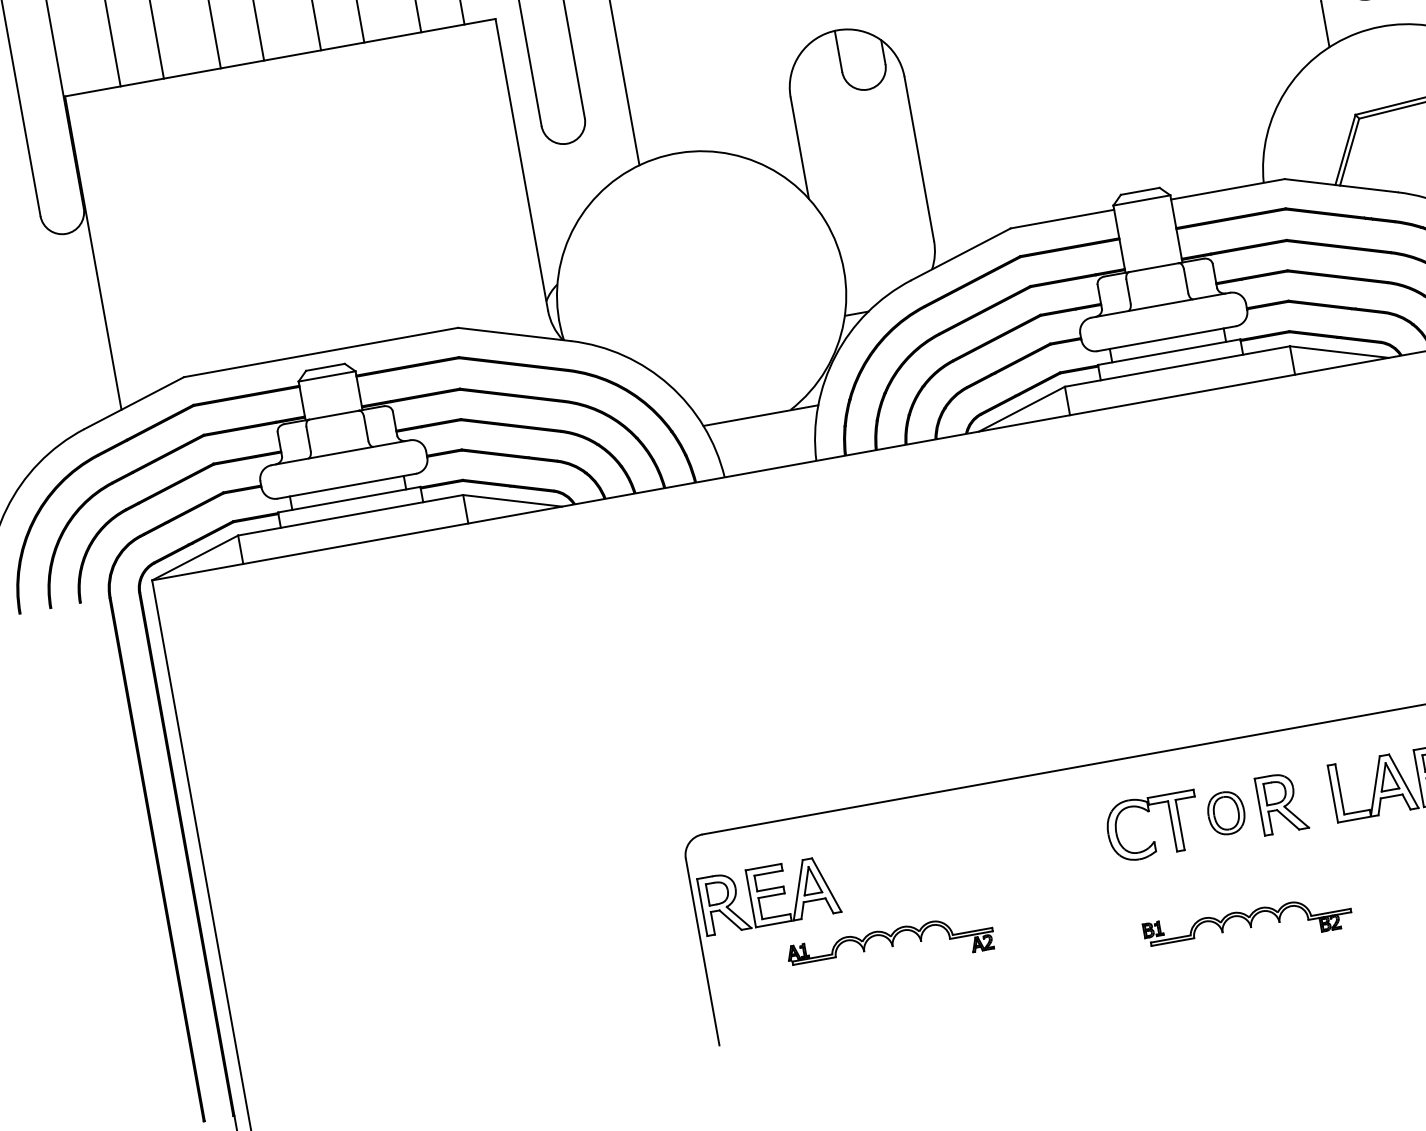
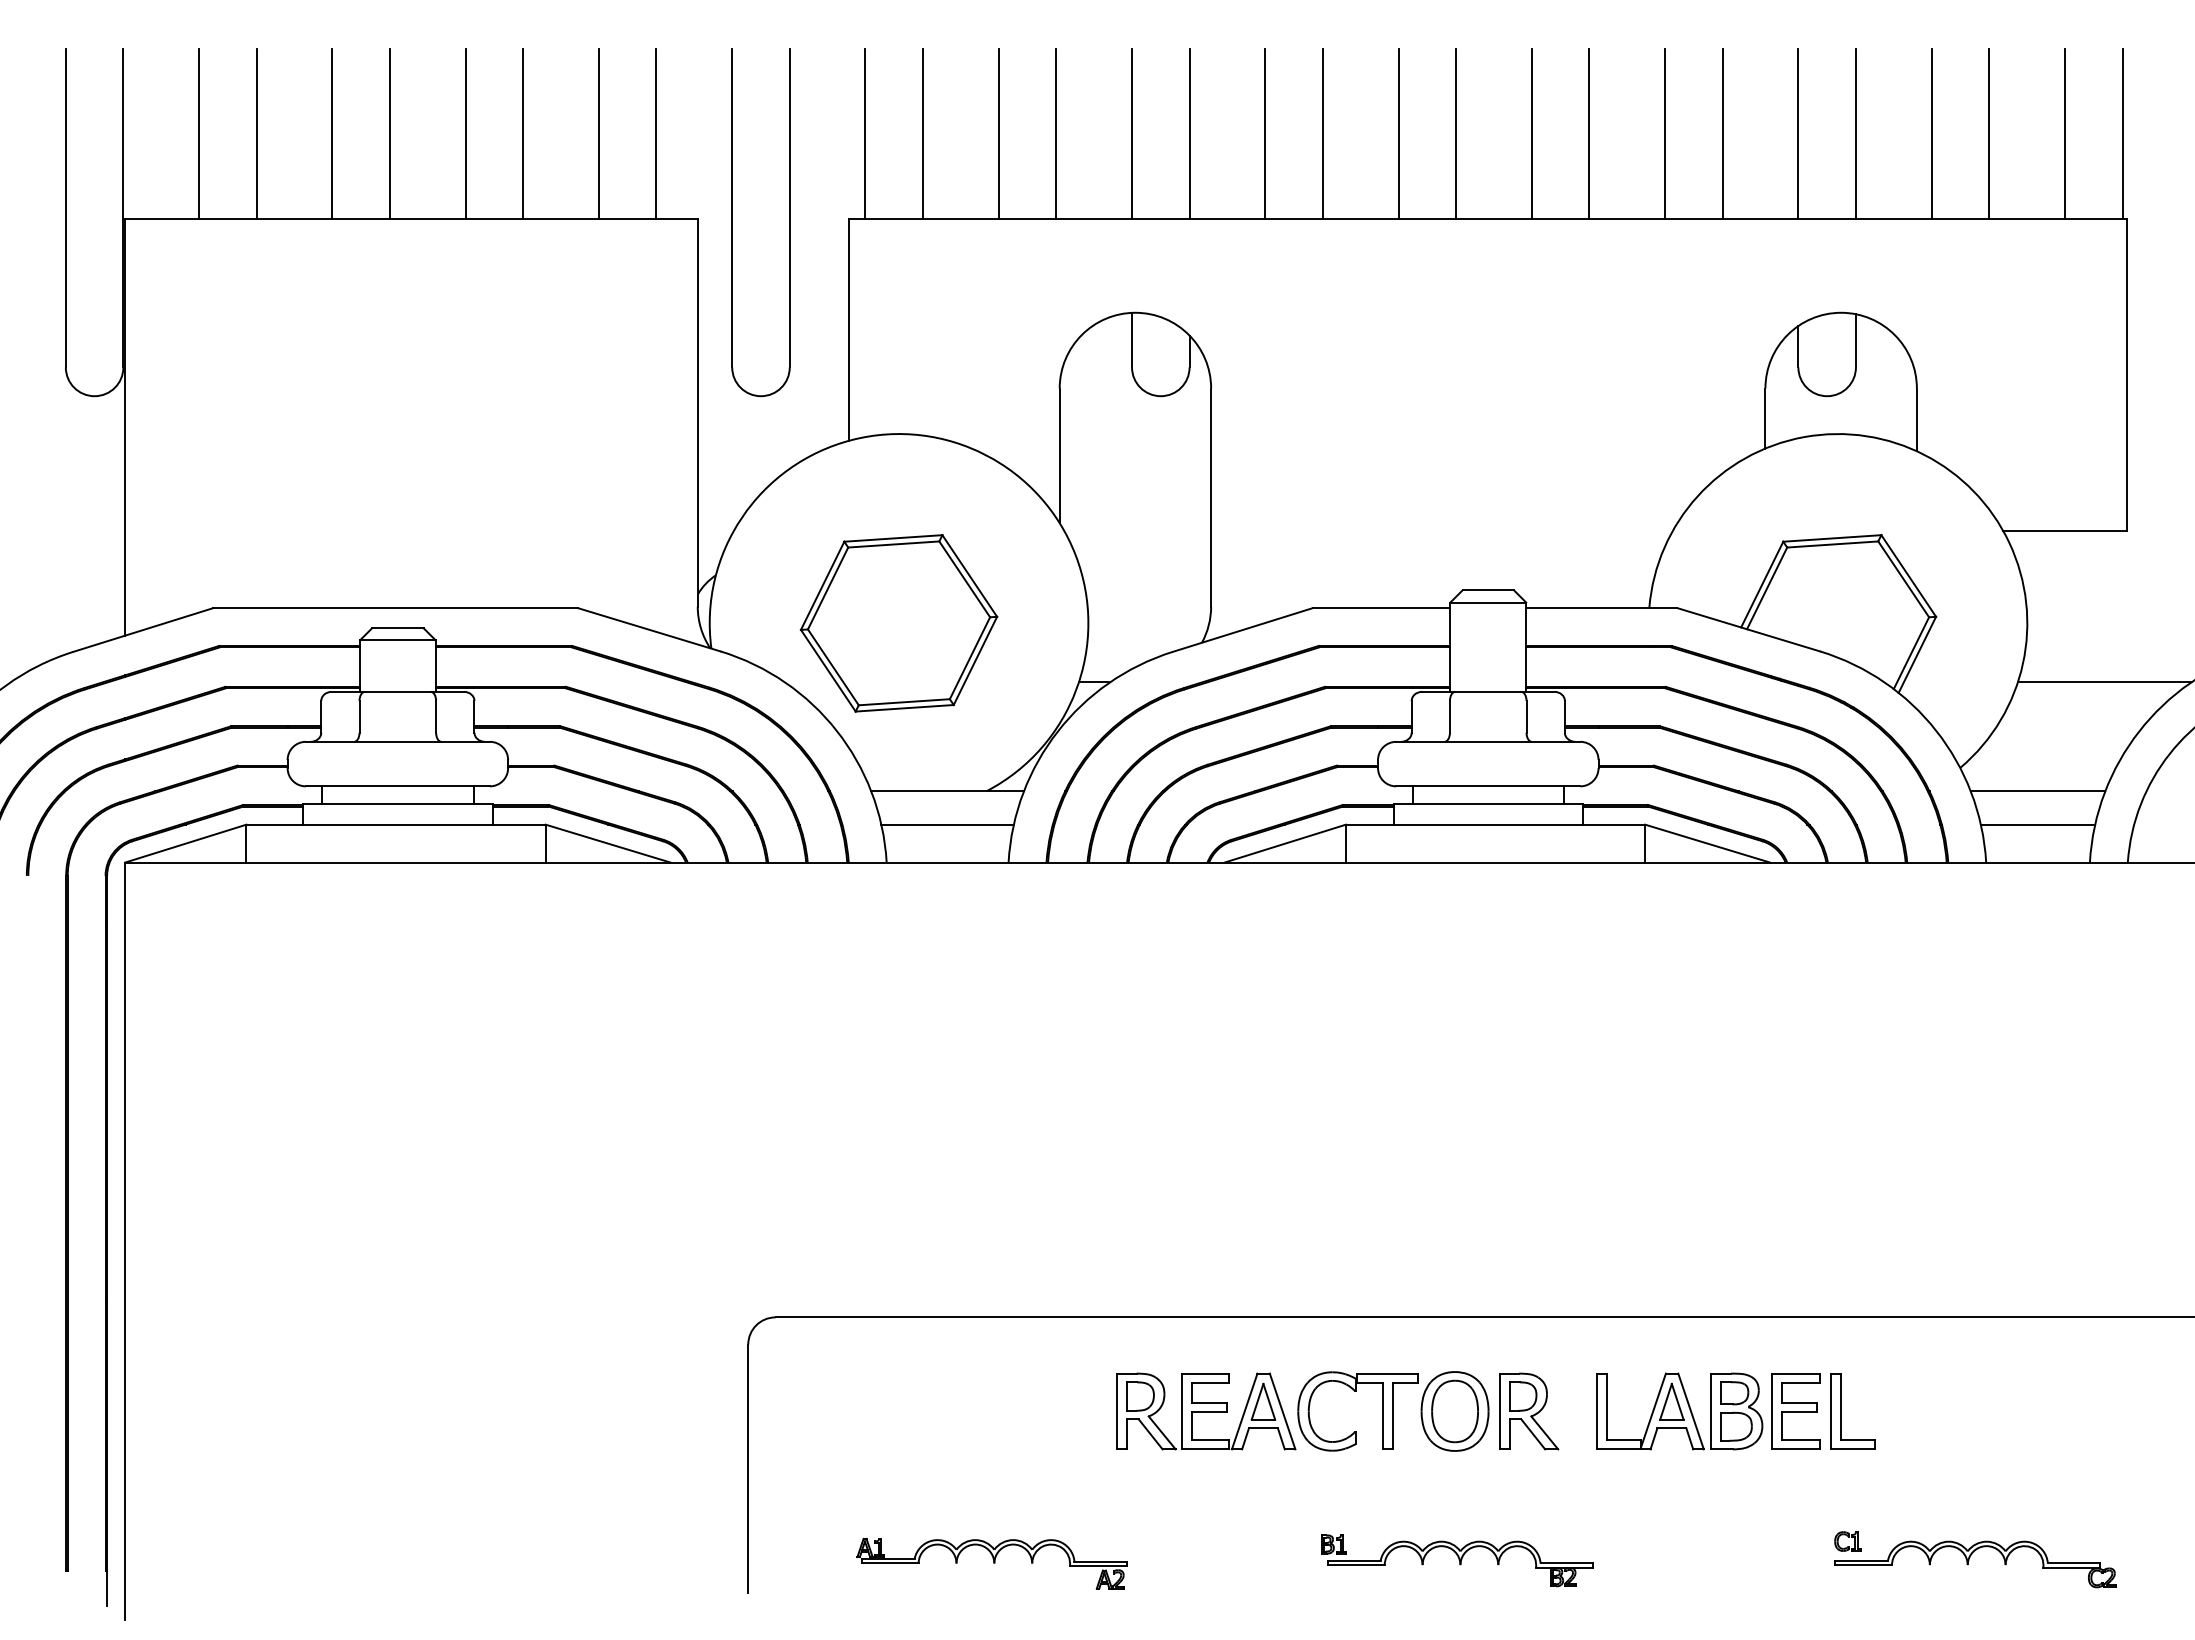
part: (701, 296) -> (898, 623), added
line: (765, 440) -> (947, 824), added
part: (1225, 813) -> (1454, 1411), size x1.43
part: (769, 895) -> (1206, 1411), moved
part: (890, 947) -> (991, 1563), moved

